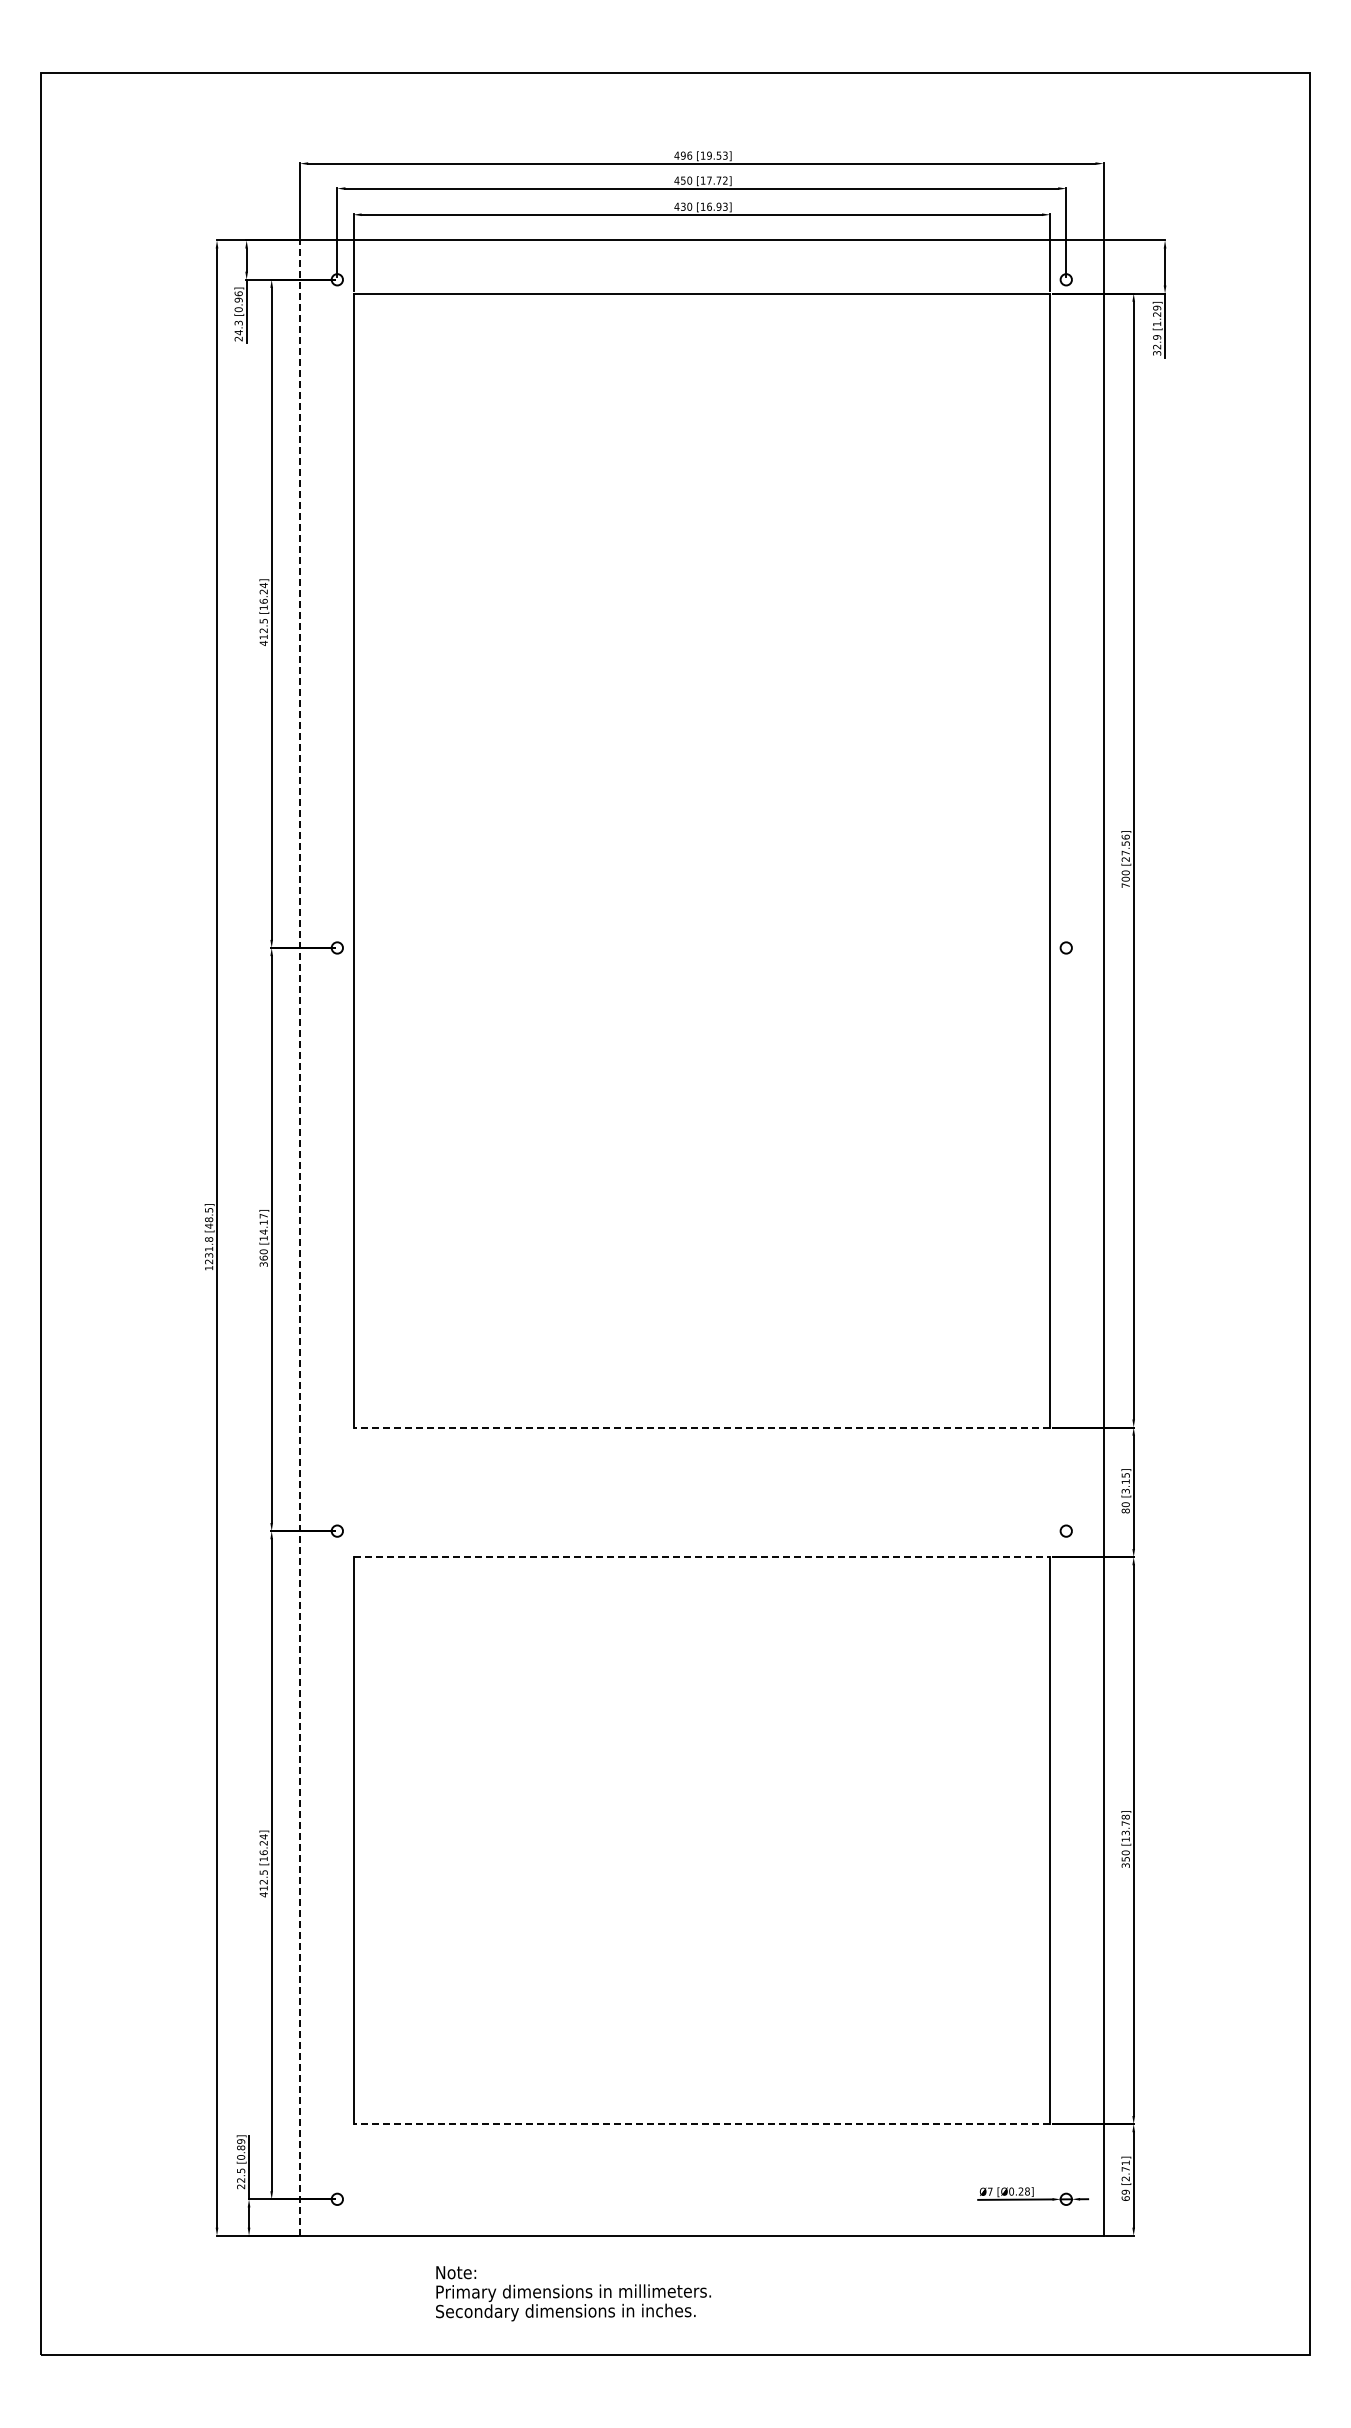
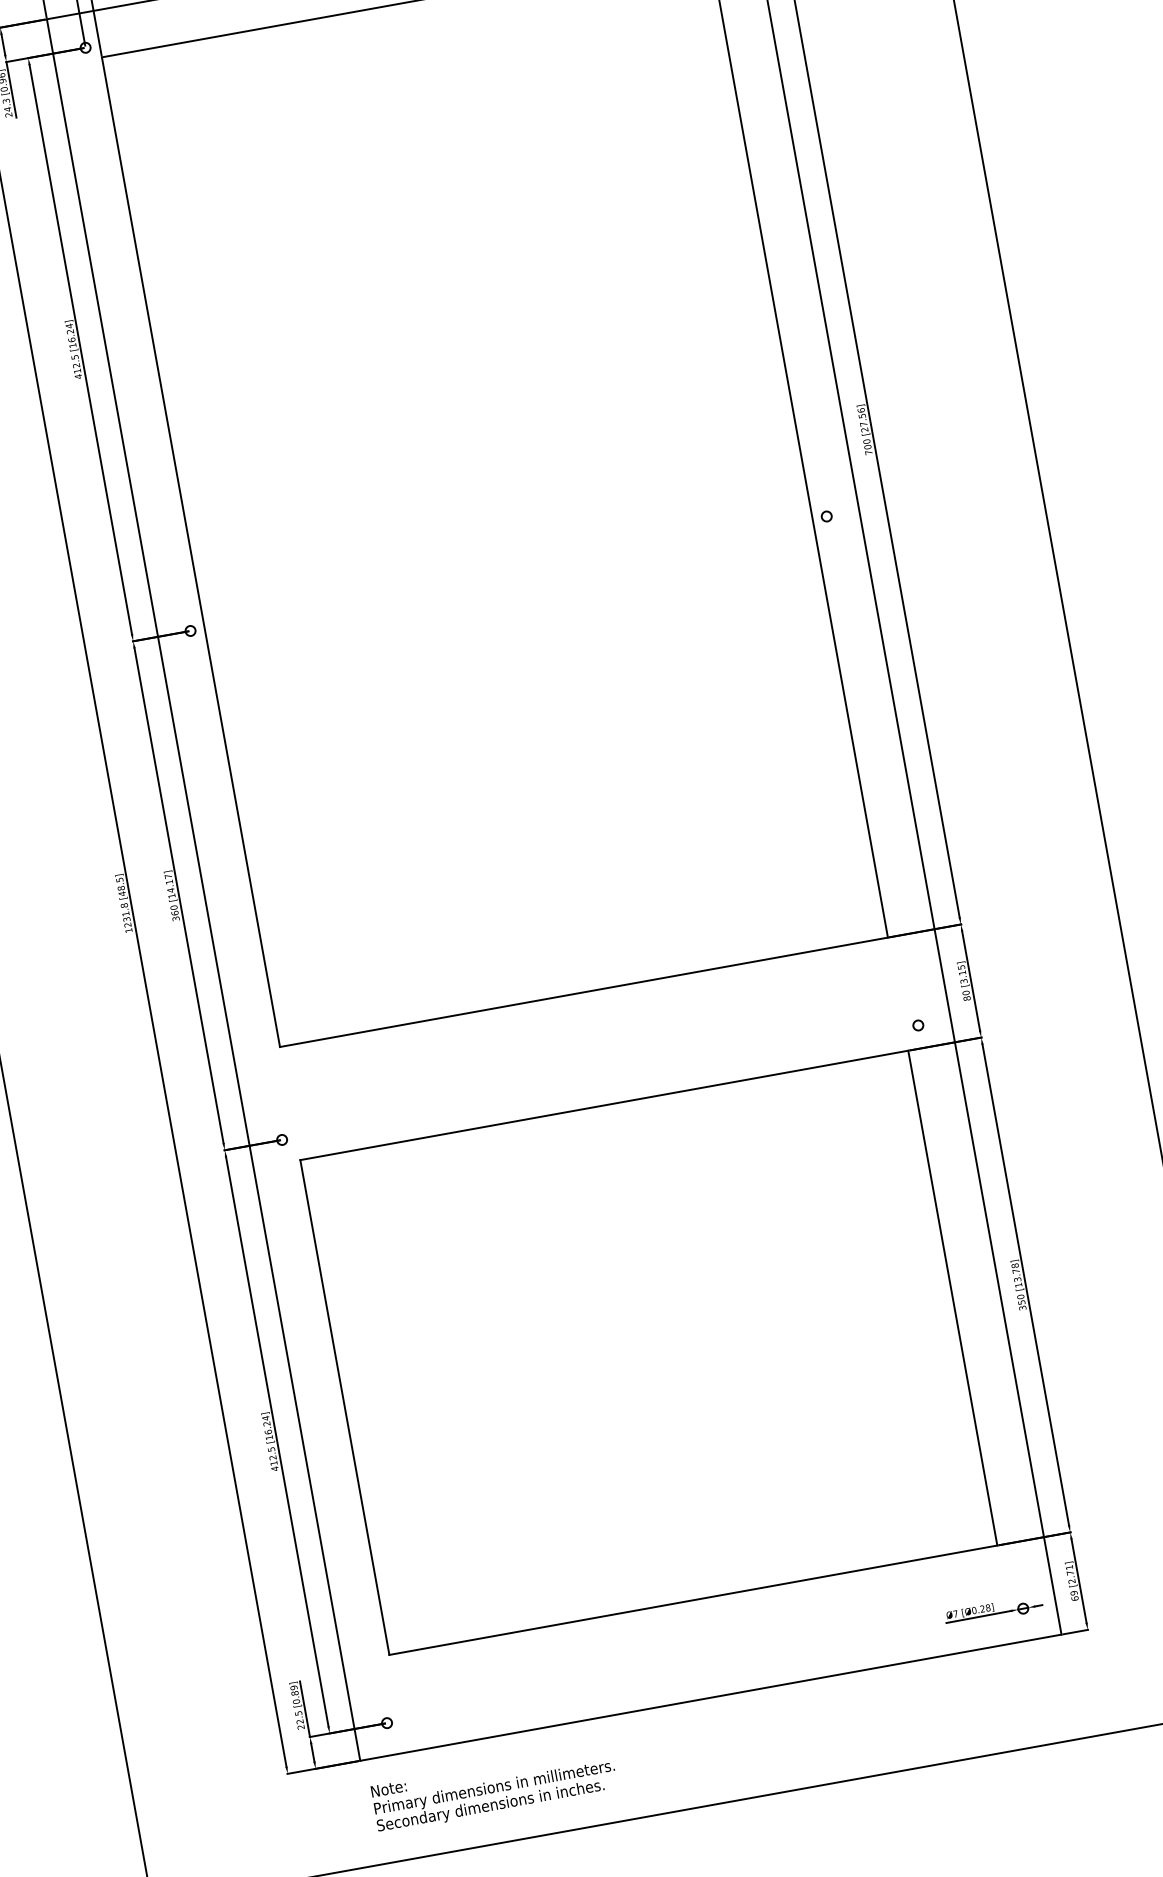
line: (300, 1238) -> (204, 890), dashed -> solid
line: (701, 1427) -> (583, 992), dashed -> solid
line: (702, 1557) -> (604, 1105), dashed -> solid
line: (701, 2124) -> (693, 1600), dashed -> solid
text: (573, 2293) -> (494, 1788), moved

